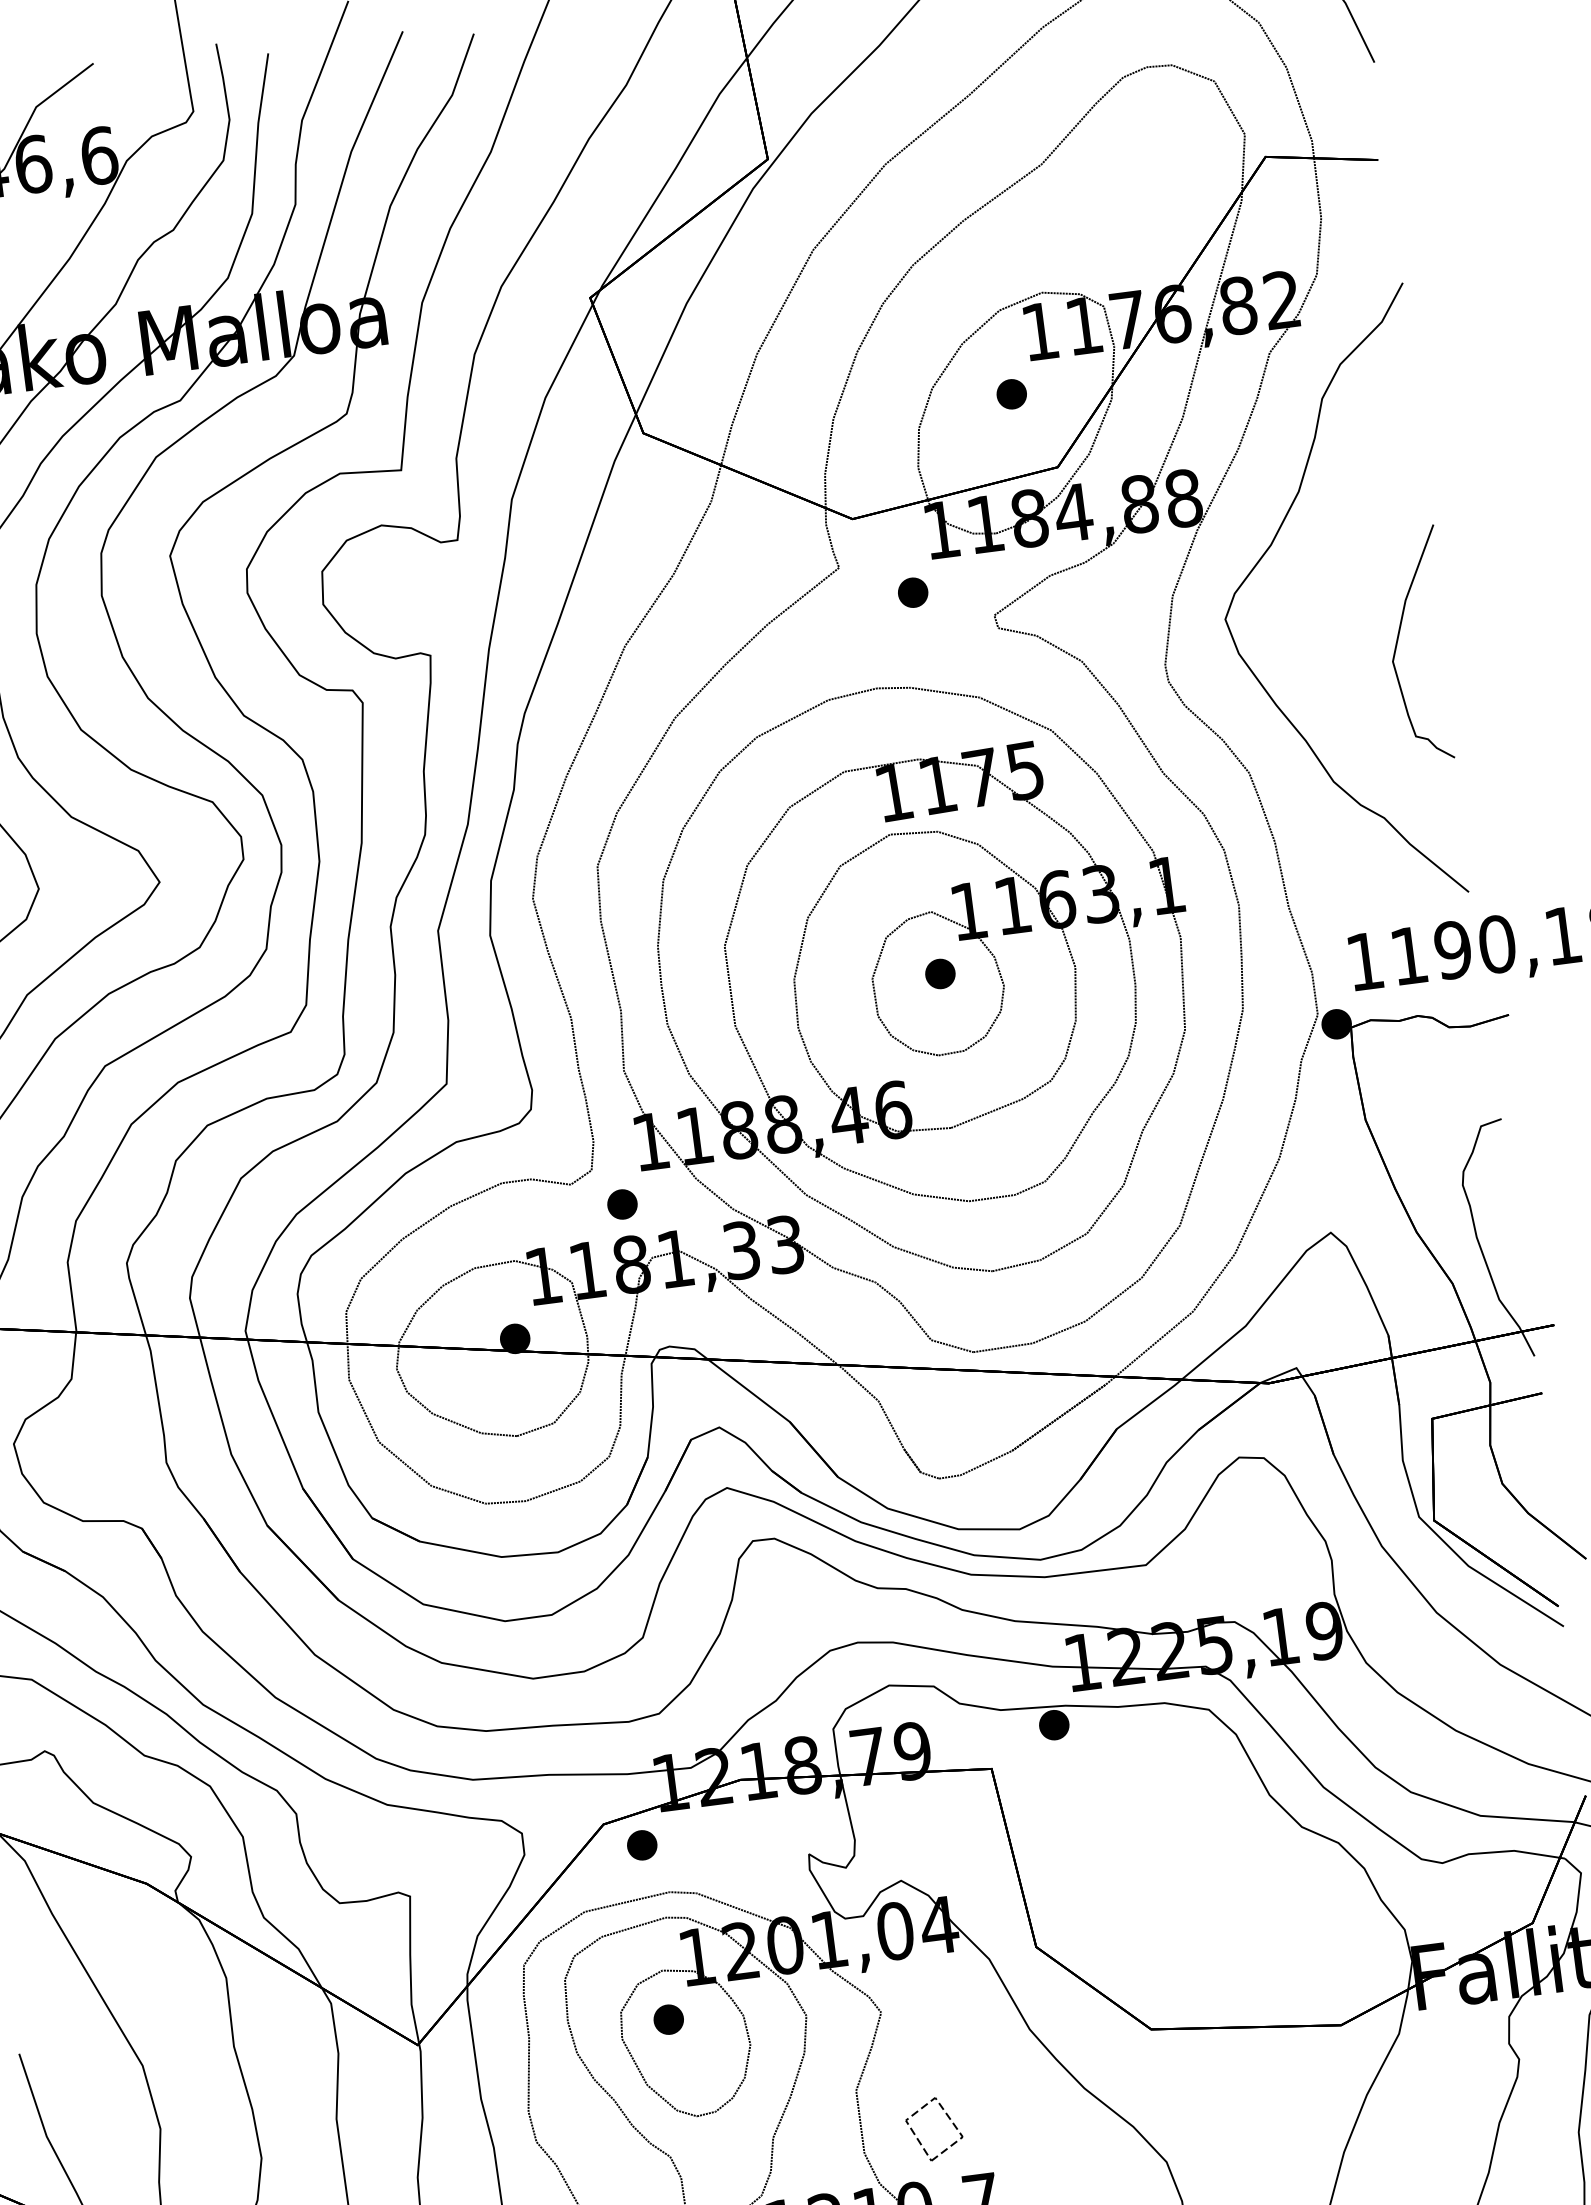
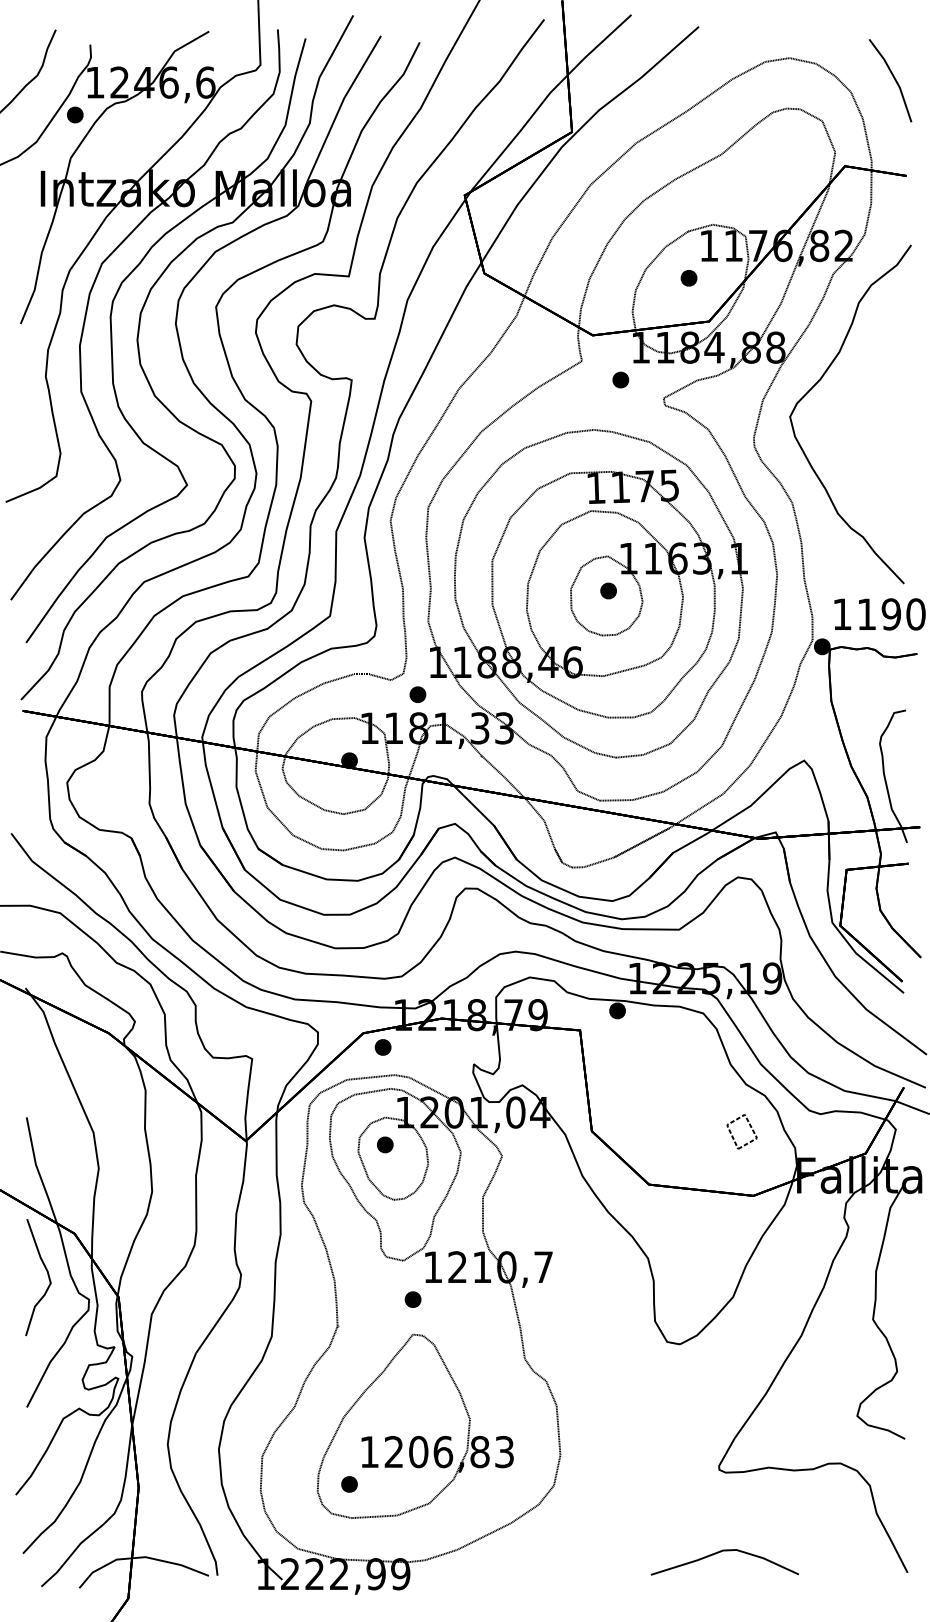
curve: (1399, 637) -> (884, 439), removed
part: (946, 2117) -> (749, 1126), moved

